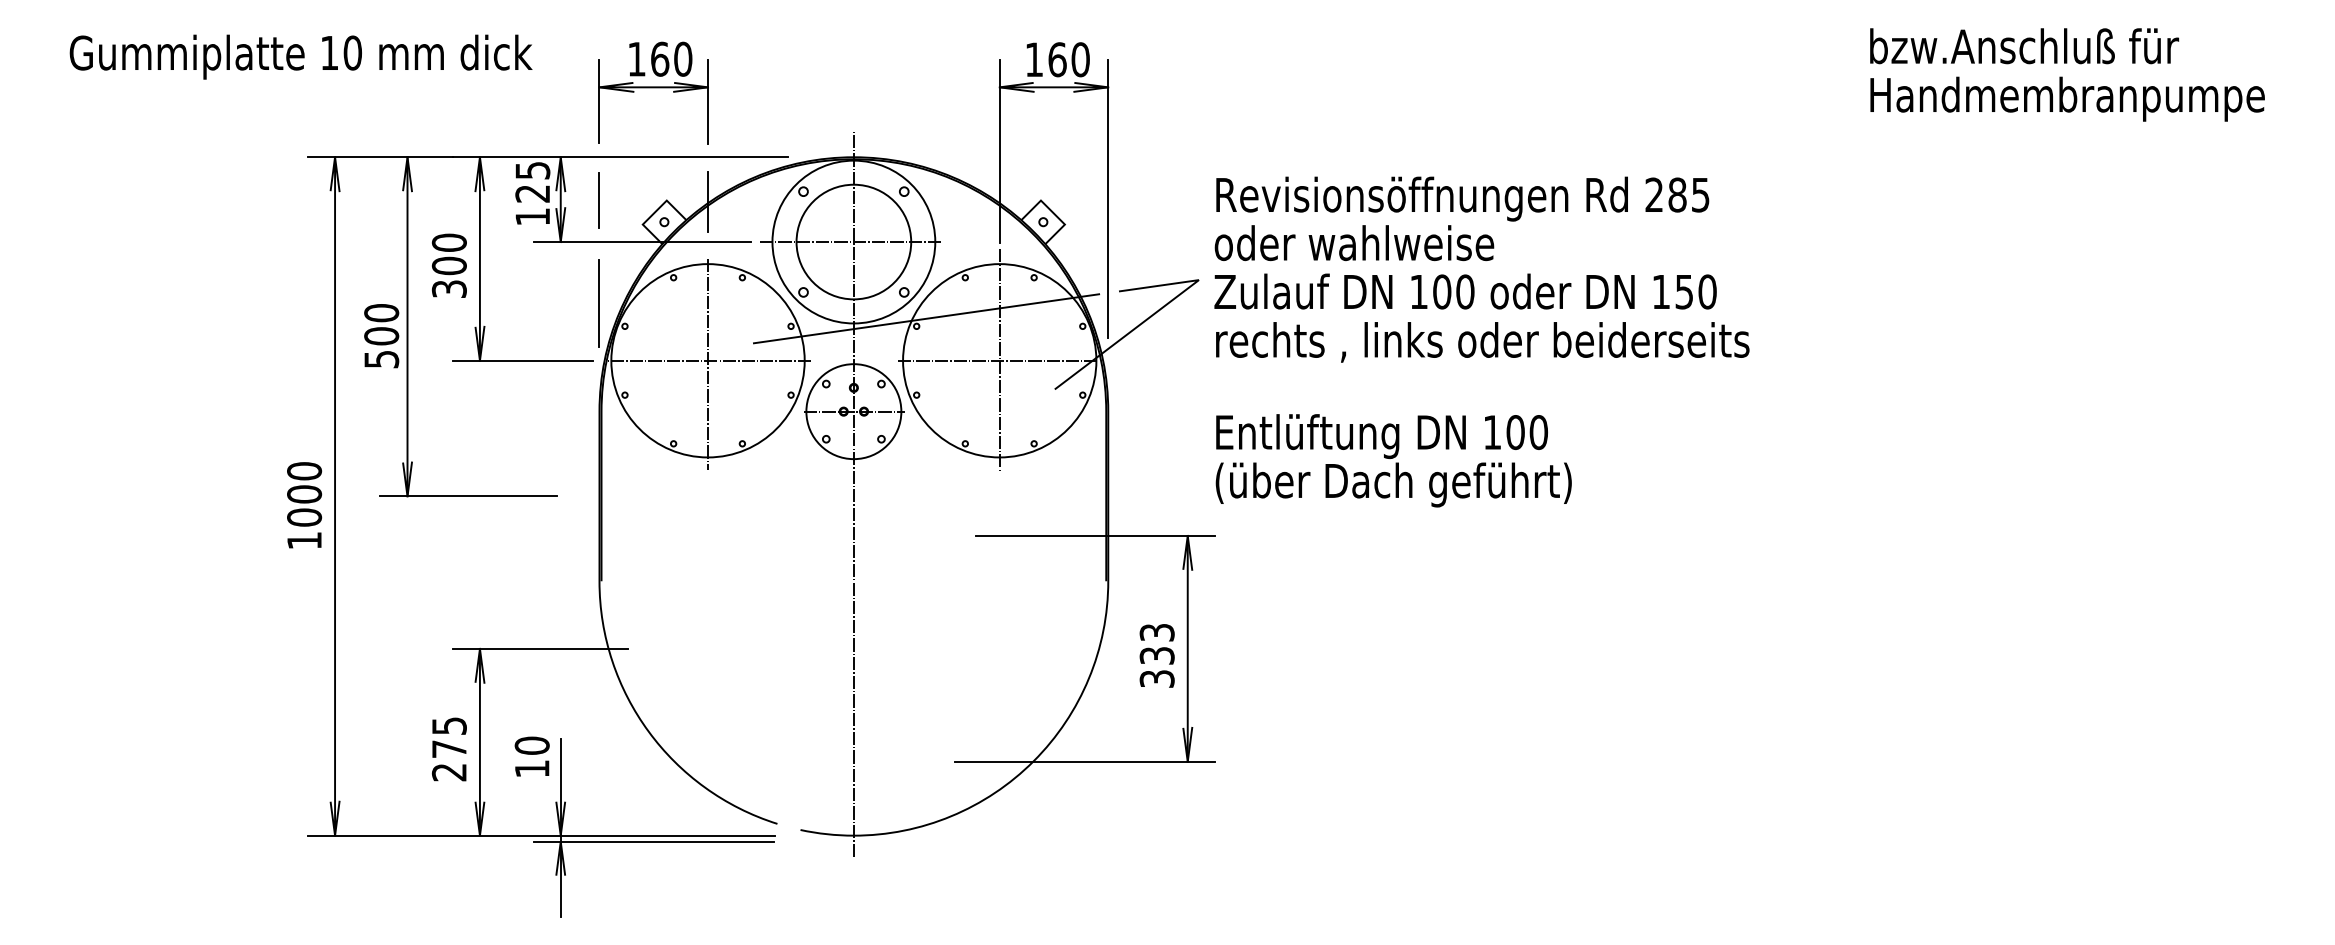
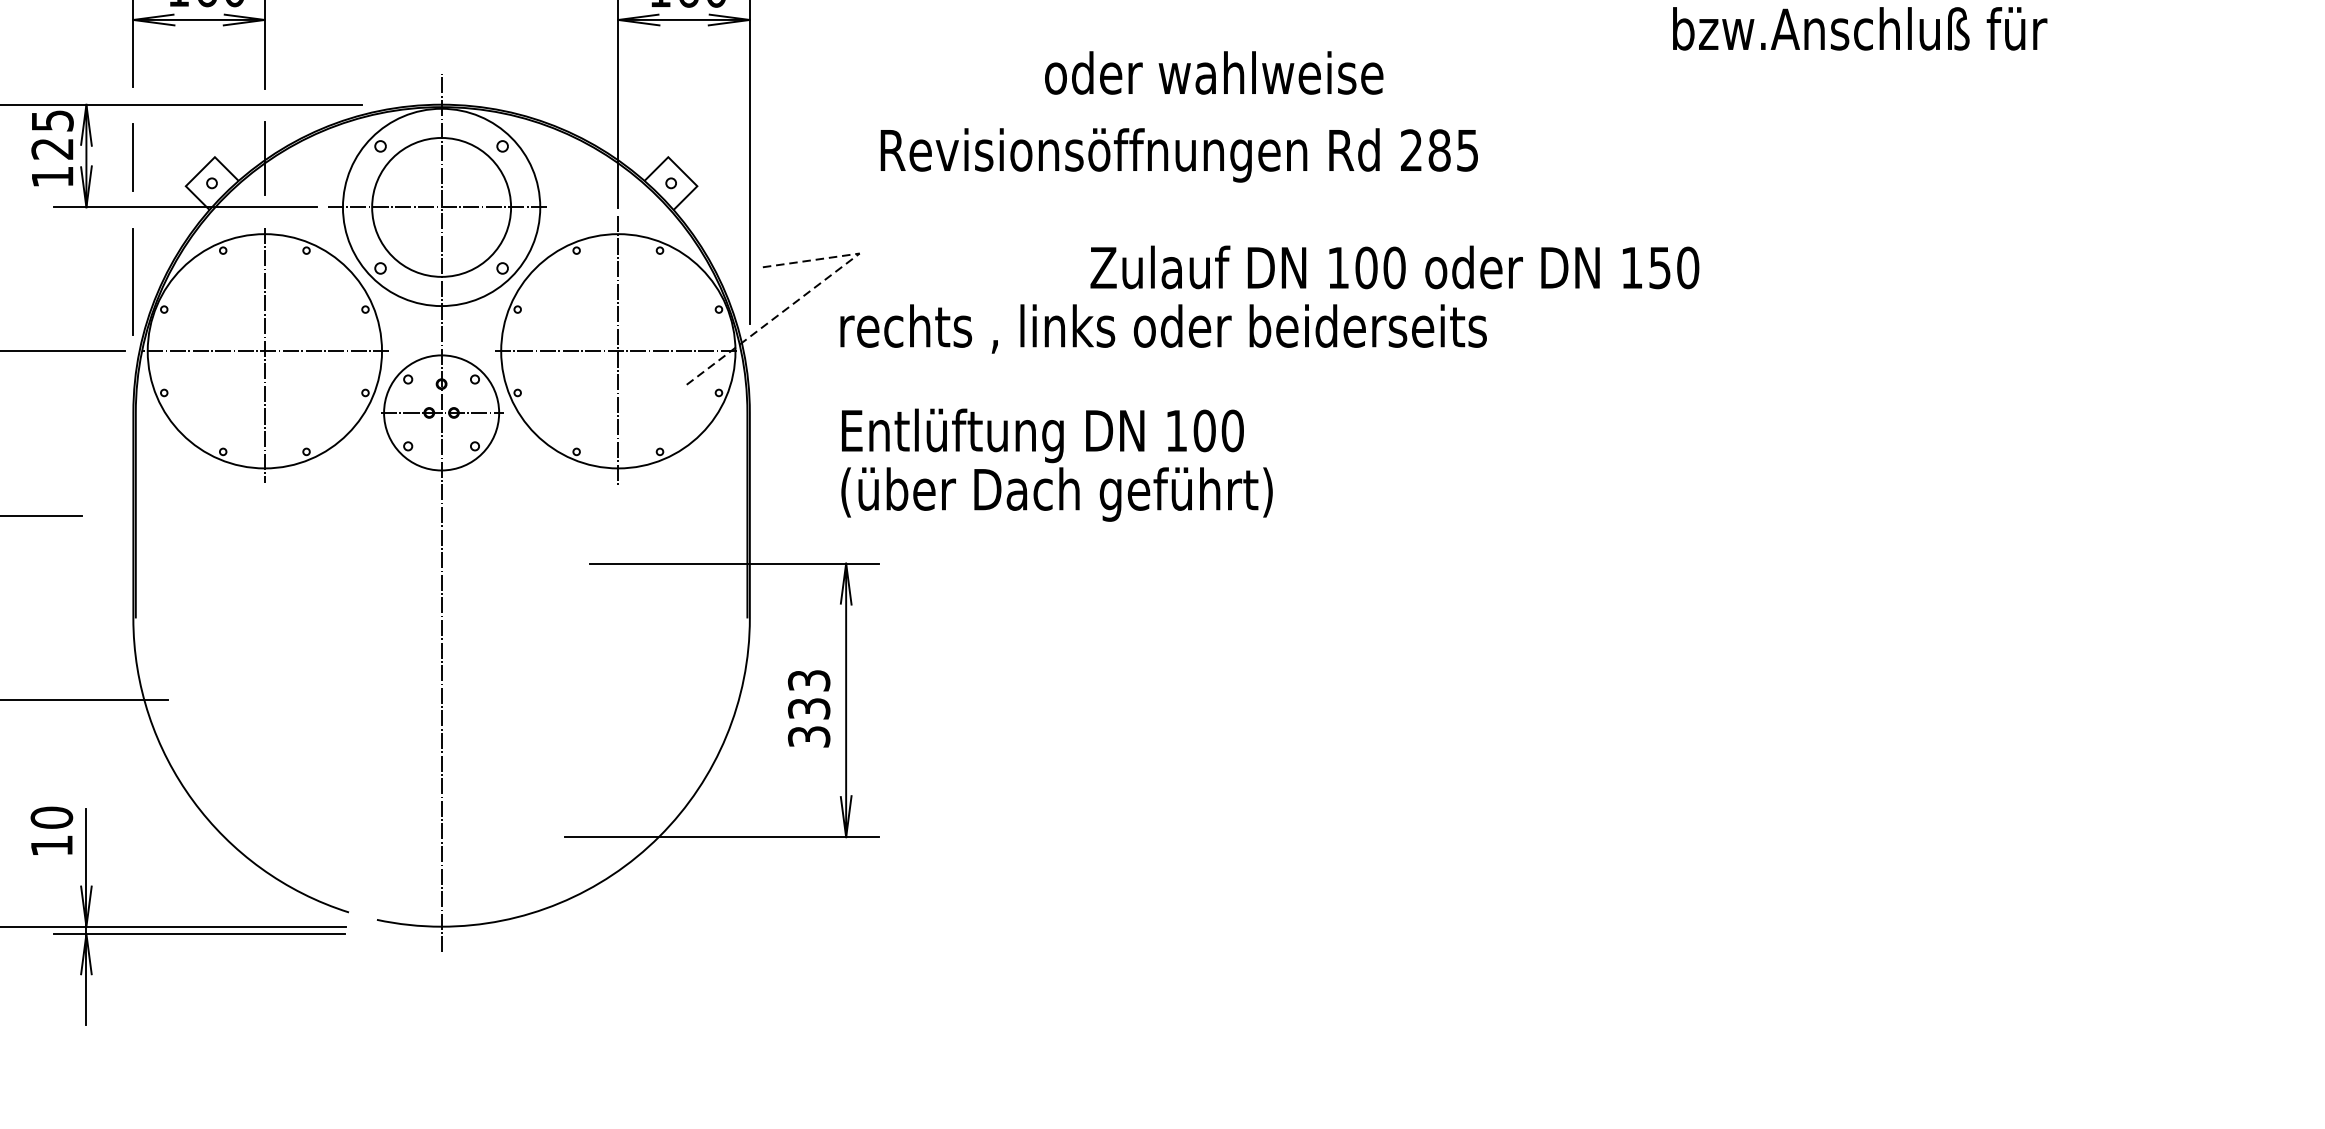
text: (2067, 98) -> (1912, 33), Handmembranpumpe -> bzw.Anschluß für
text: (1354, 243) -> (1214, 73), moved
text: (1465, 291) -> (1394, 267), moved
line: (1159, 310) -> (811, 290), solid -> dashed
line: (926, 318) -> (529, 300), removed
text: (1482, 342) -> (1163, 329), moved
text: (1393, 460) -> (1056, 464), moved

